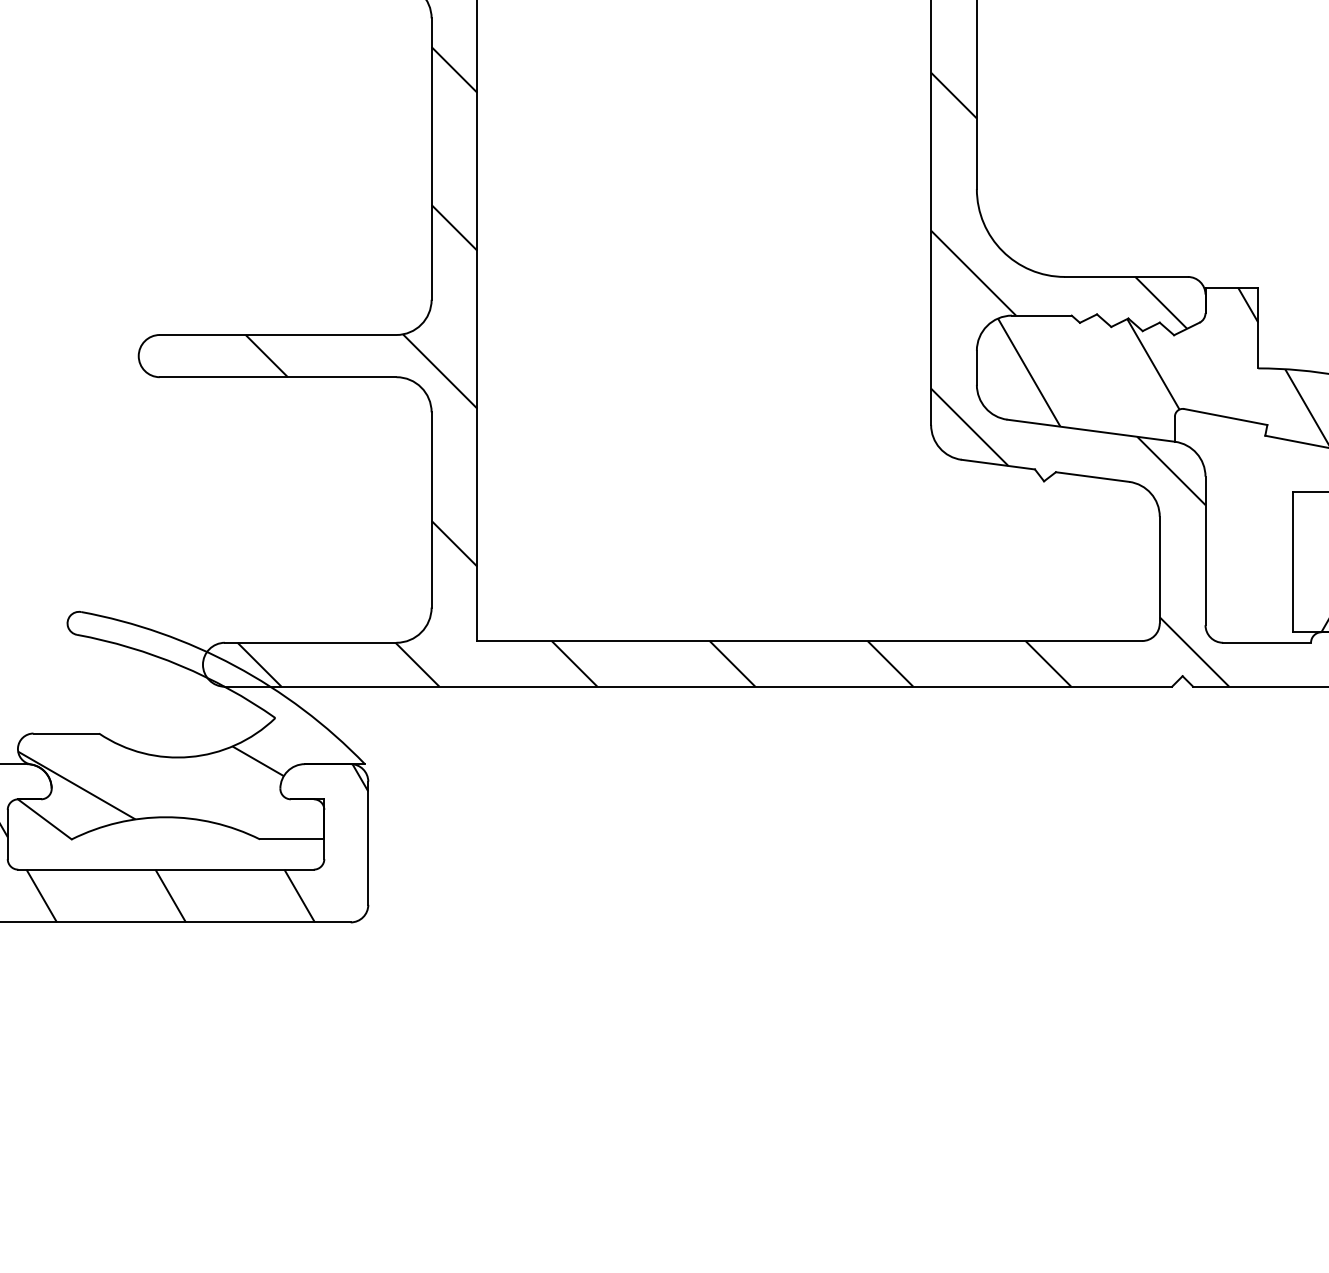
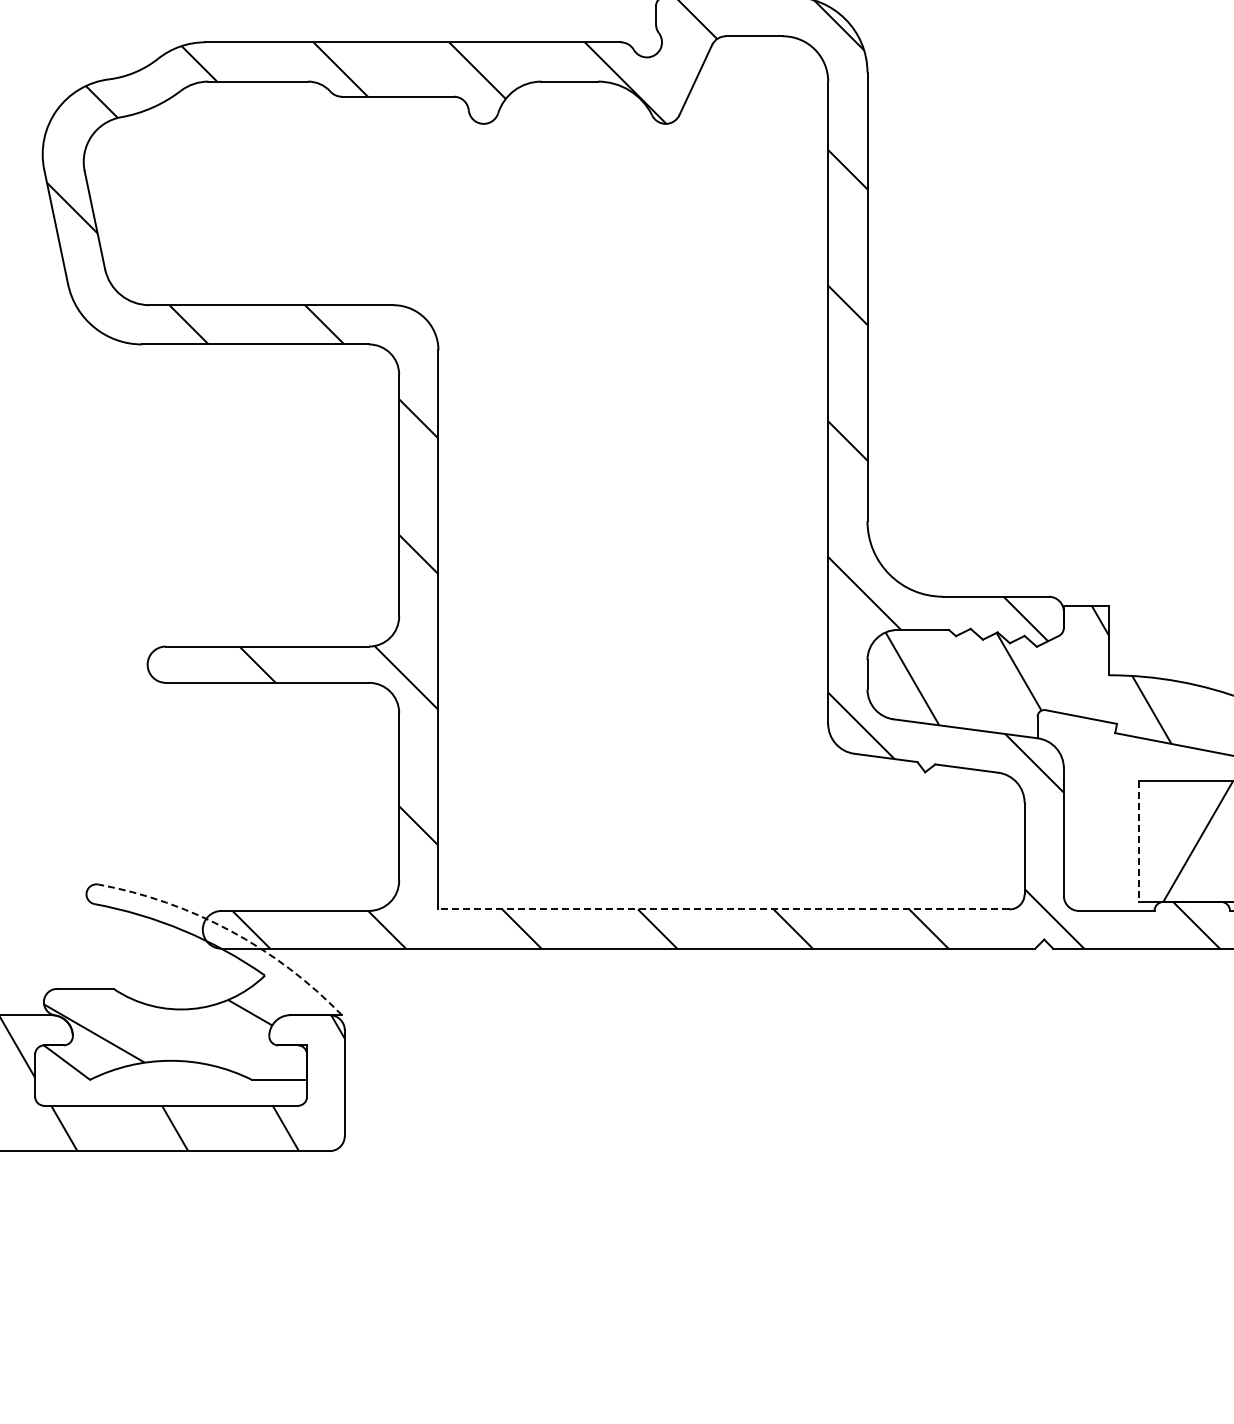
line: (1293, 561) -> (1139, 841), solid -> dashed
line: (809, 641) -> (723, 909), solid -> dashed
arc: (235, 665) -> (230, 930), solid -> dashed

